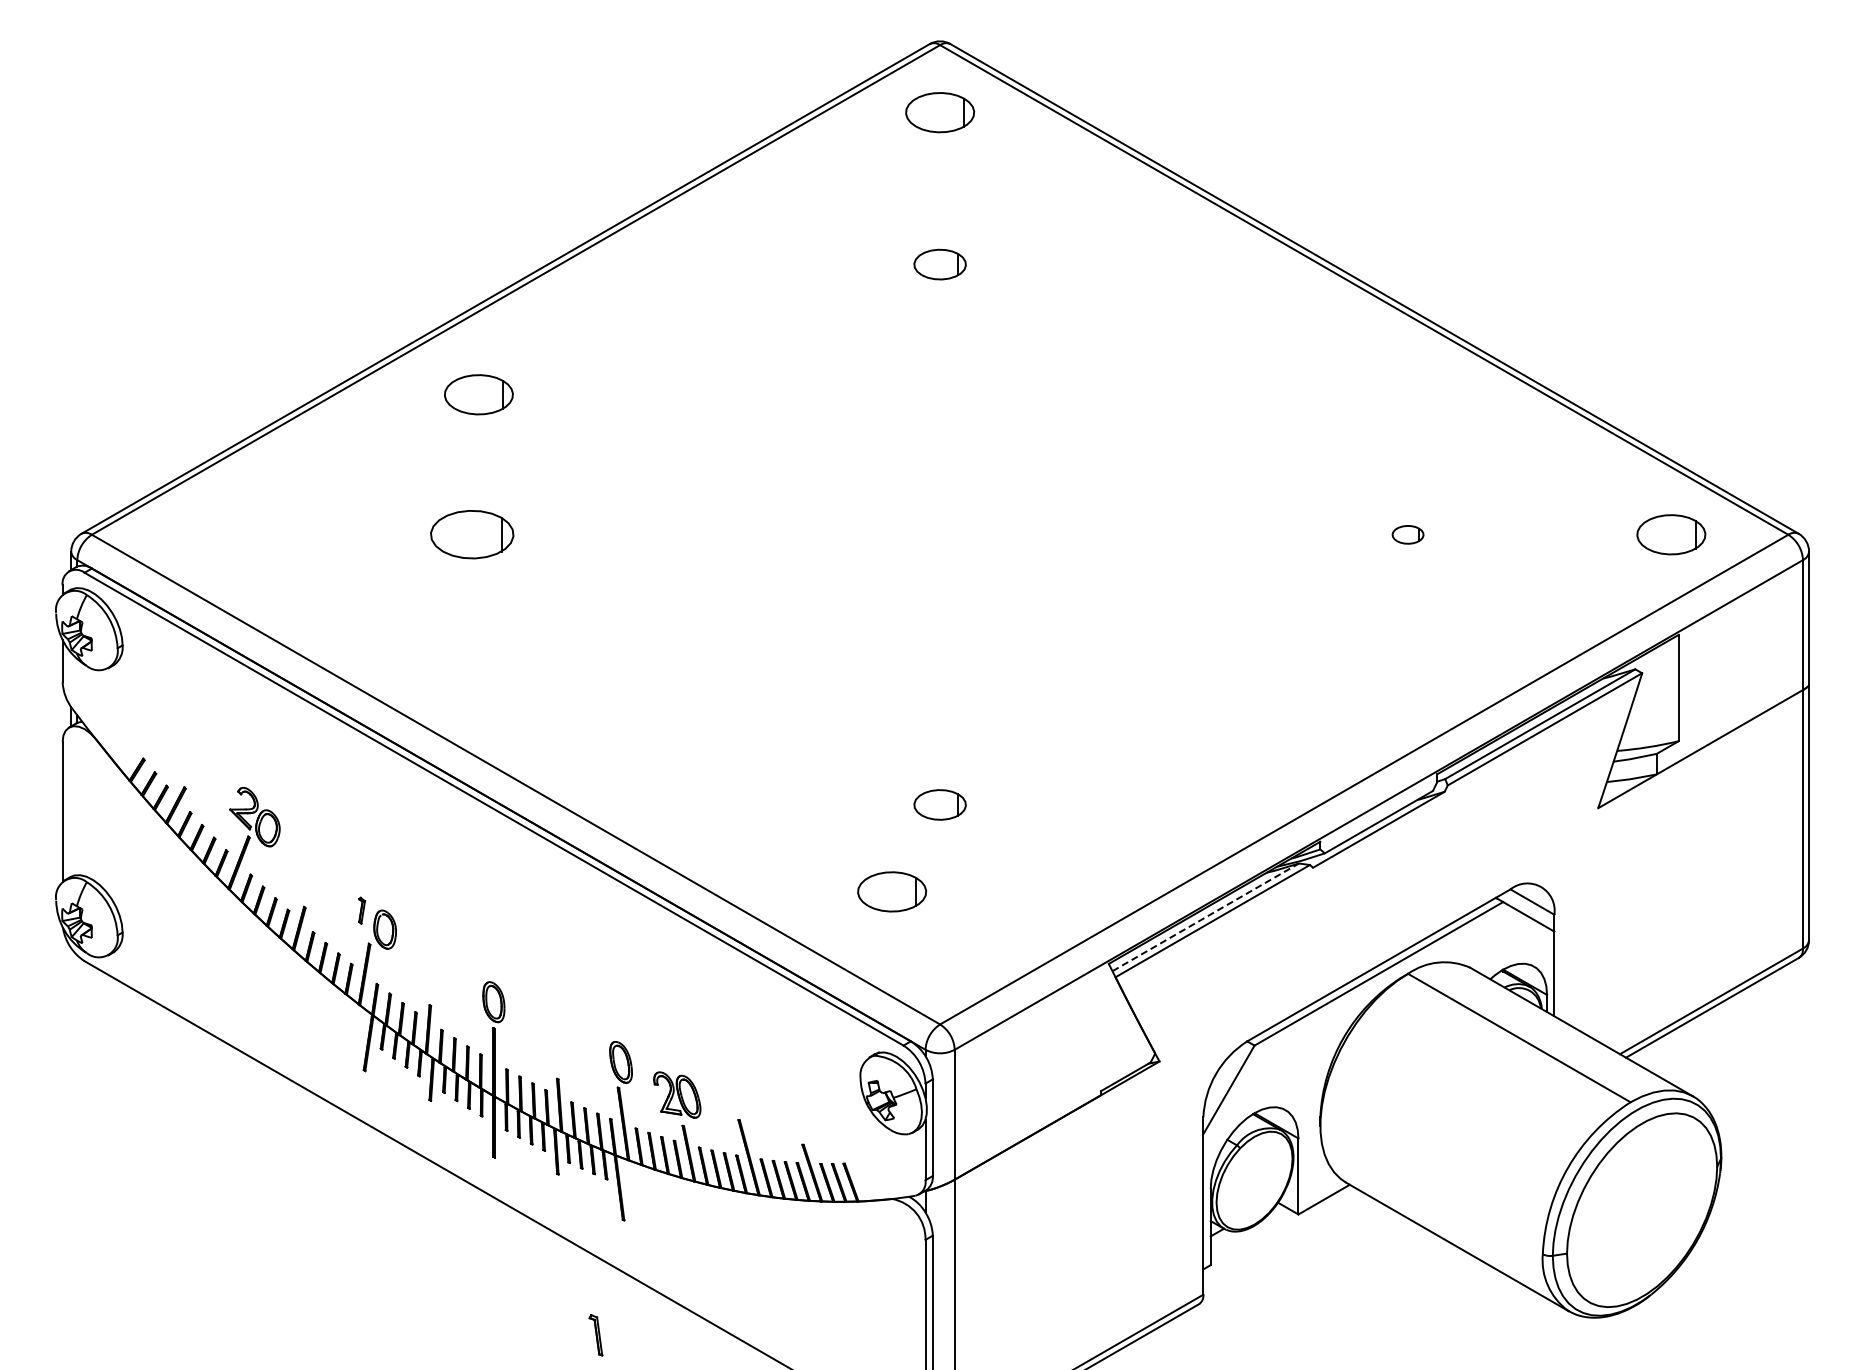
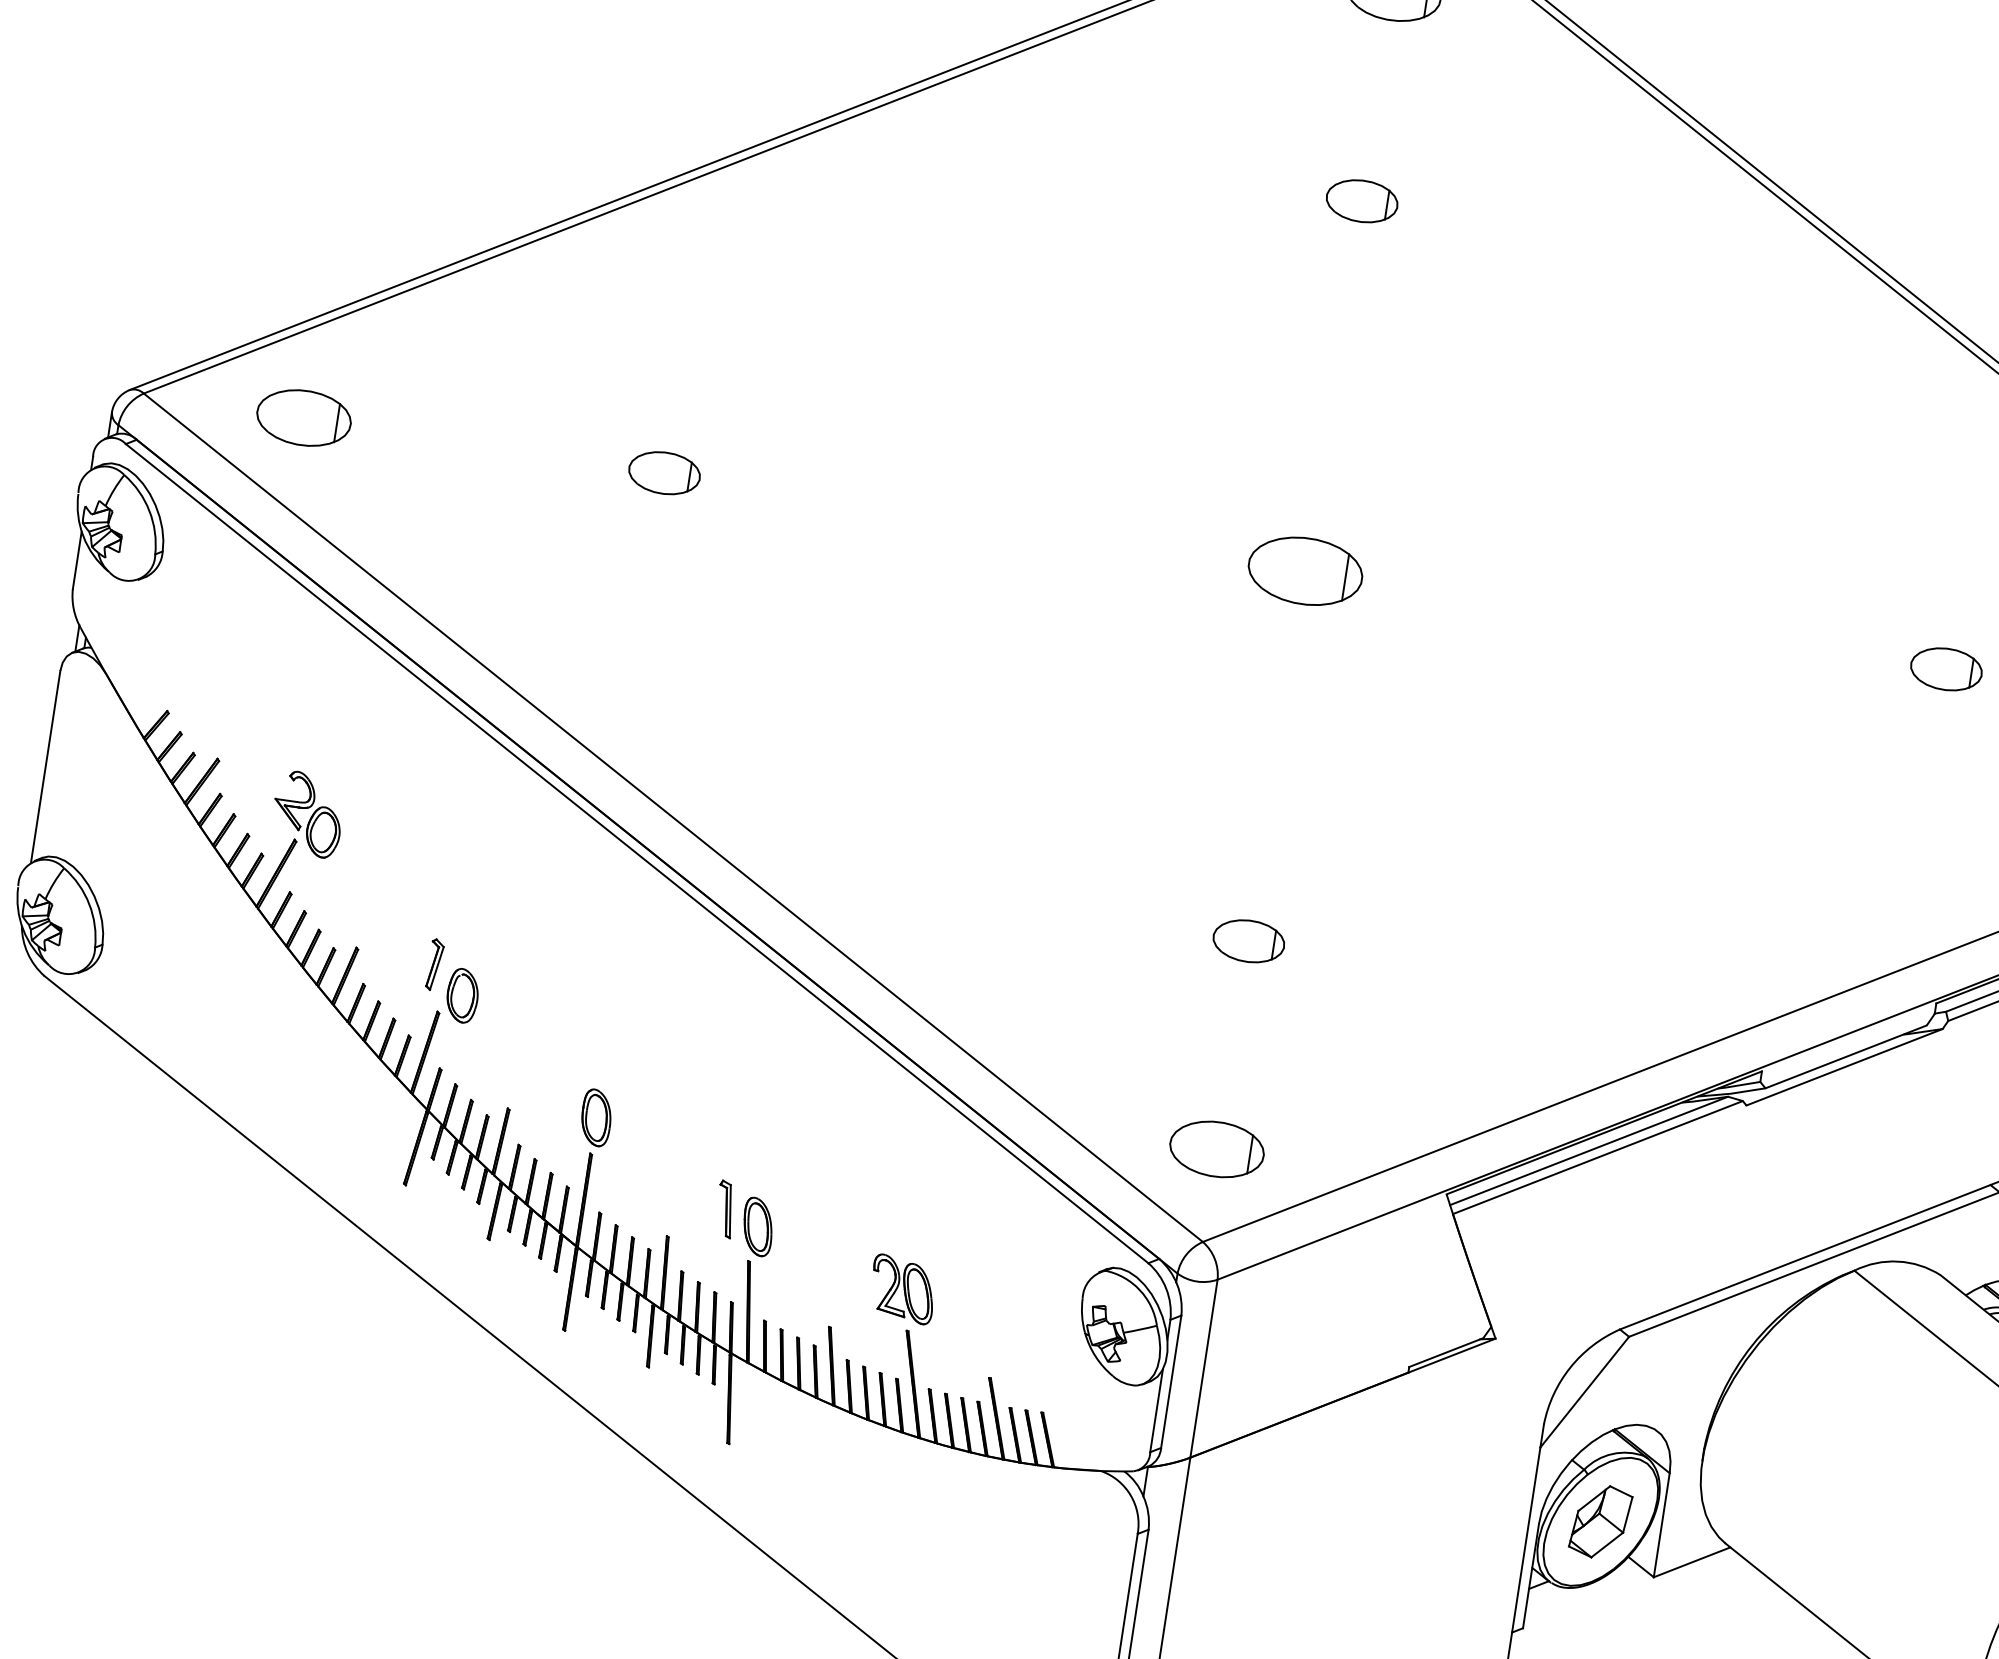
part: (478, 394) -> (303, 417), moved
part: (471, 534) -> (663, 472), size x0.62
part: (940, 534) -> (1306, 570), added
part: (1407, 534) -> (1945, 668), size x1.67
part: (891, 891) -> (1216, 1148), moved
part: (361, 910) -> (434, 964), size x1.43
line: (1205, 917) -> (1588, 1151), dashed -> solid
part: (677, 1094) -> (903, 1288), moved
part: (1254, 1180) -> (1600, 1521), added
part: (595, 1335) -> (724, 1209), moved

